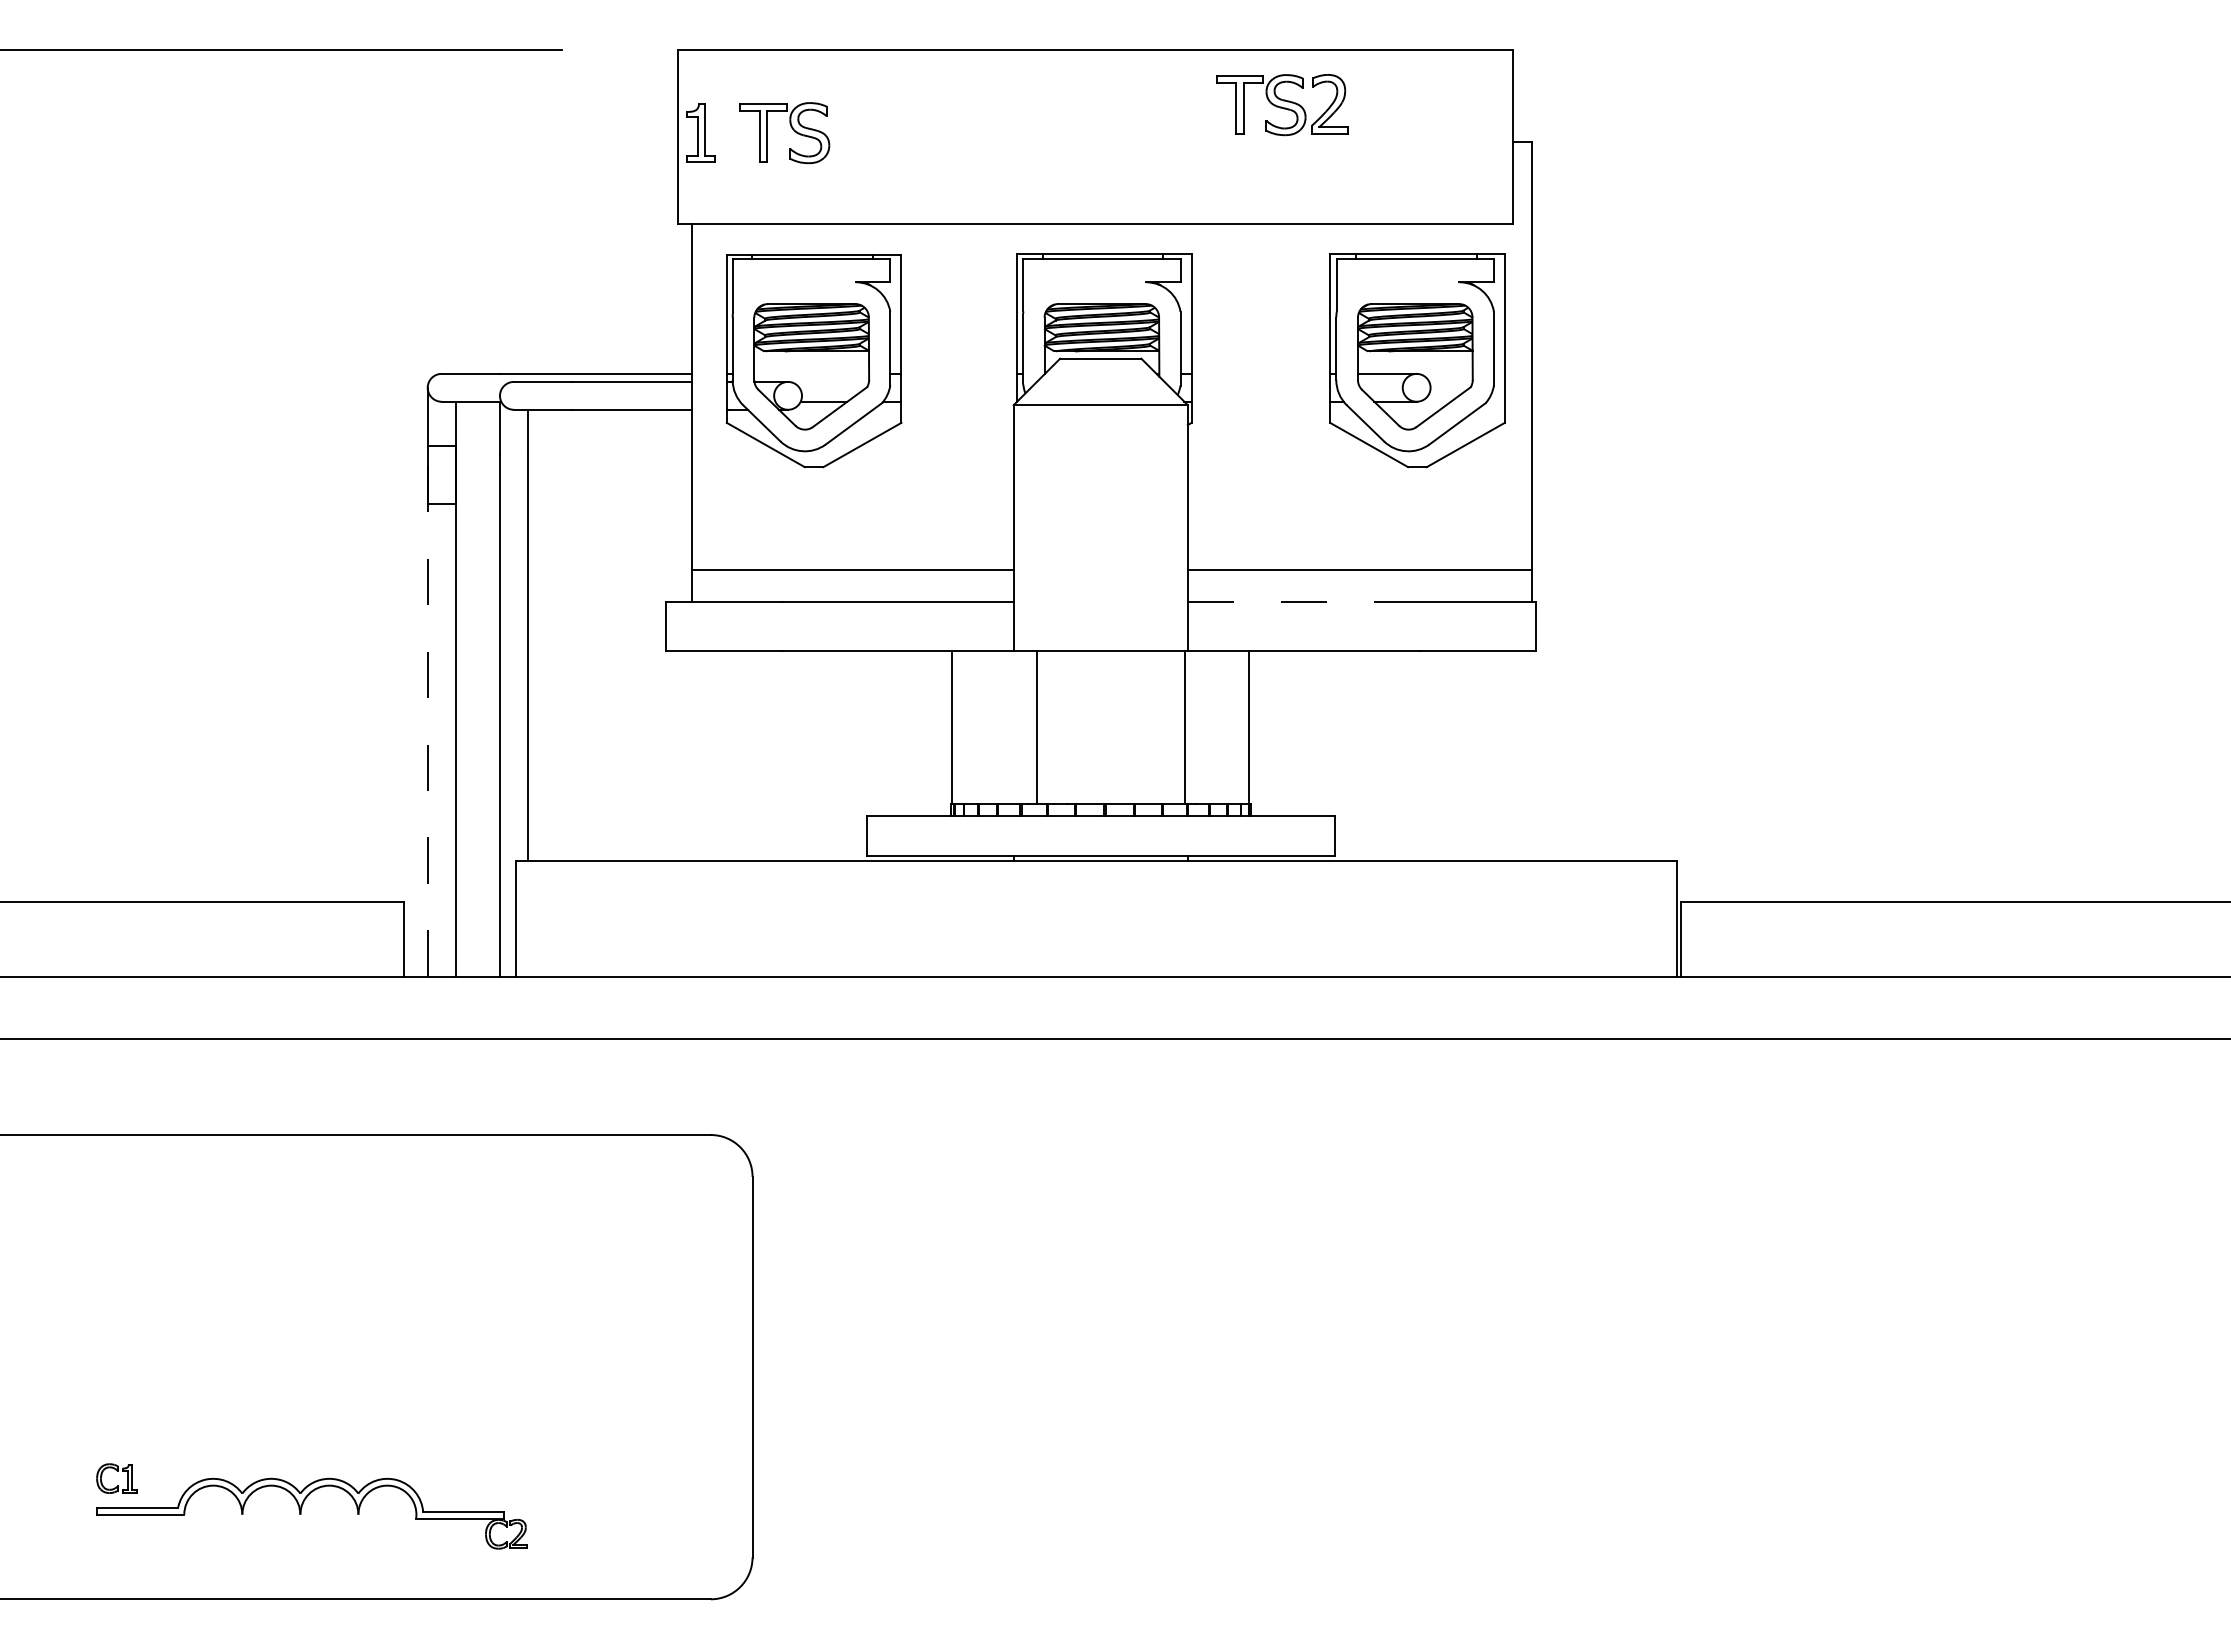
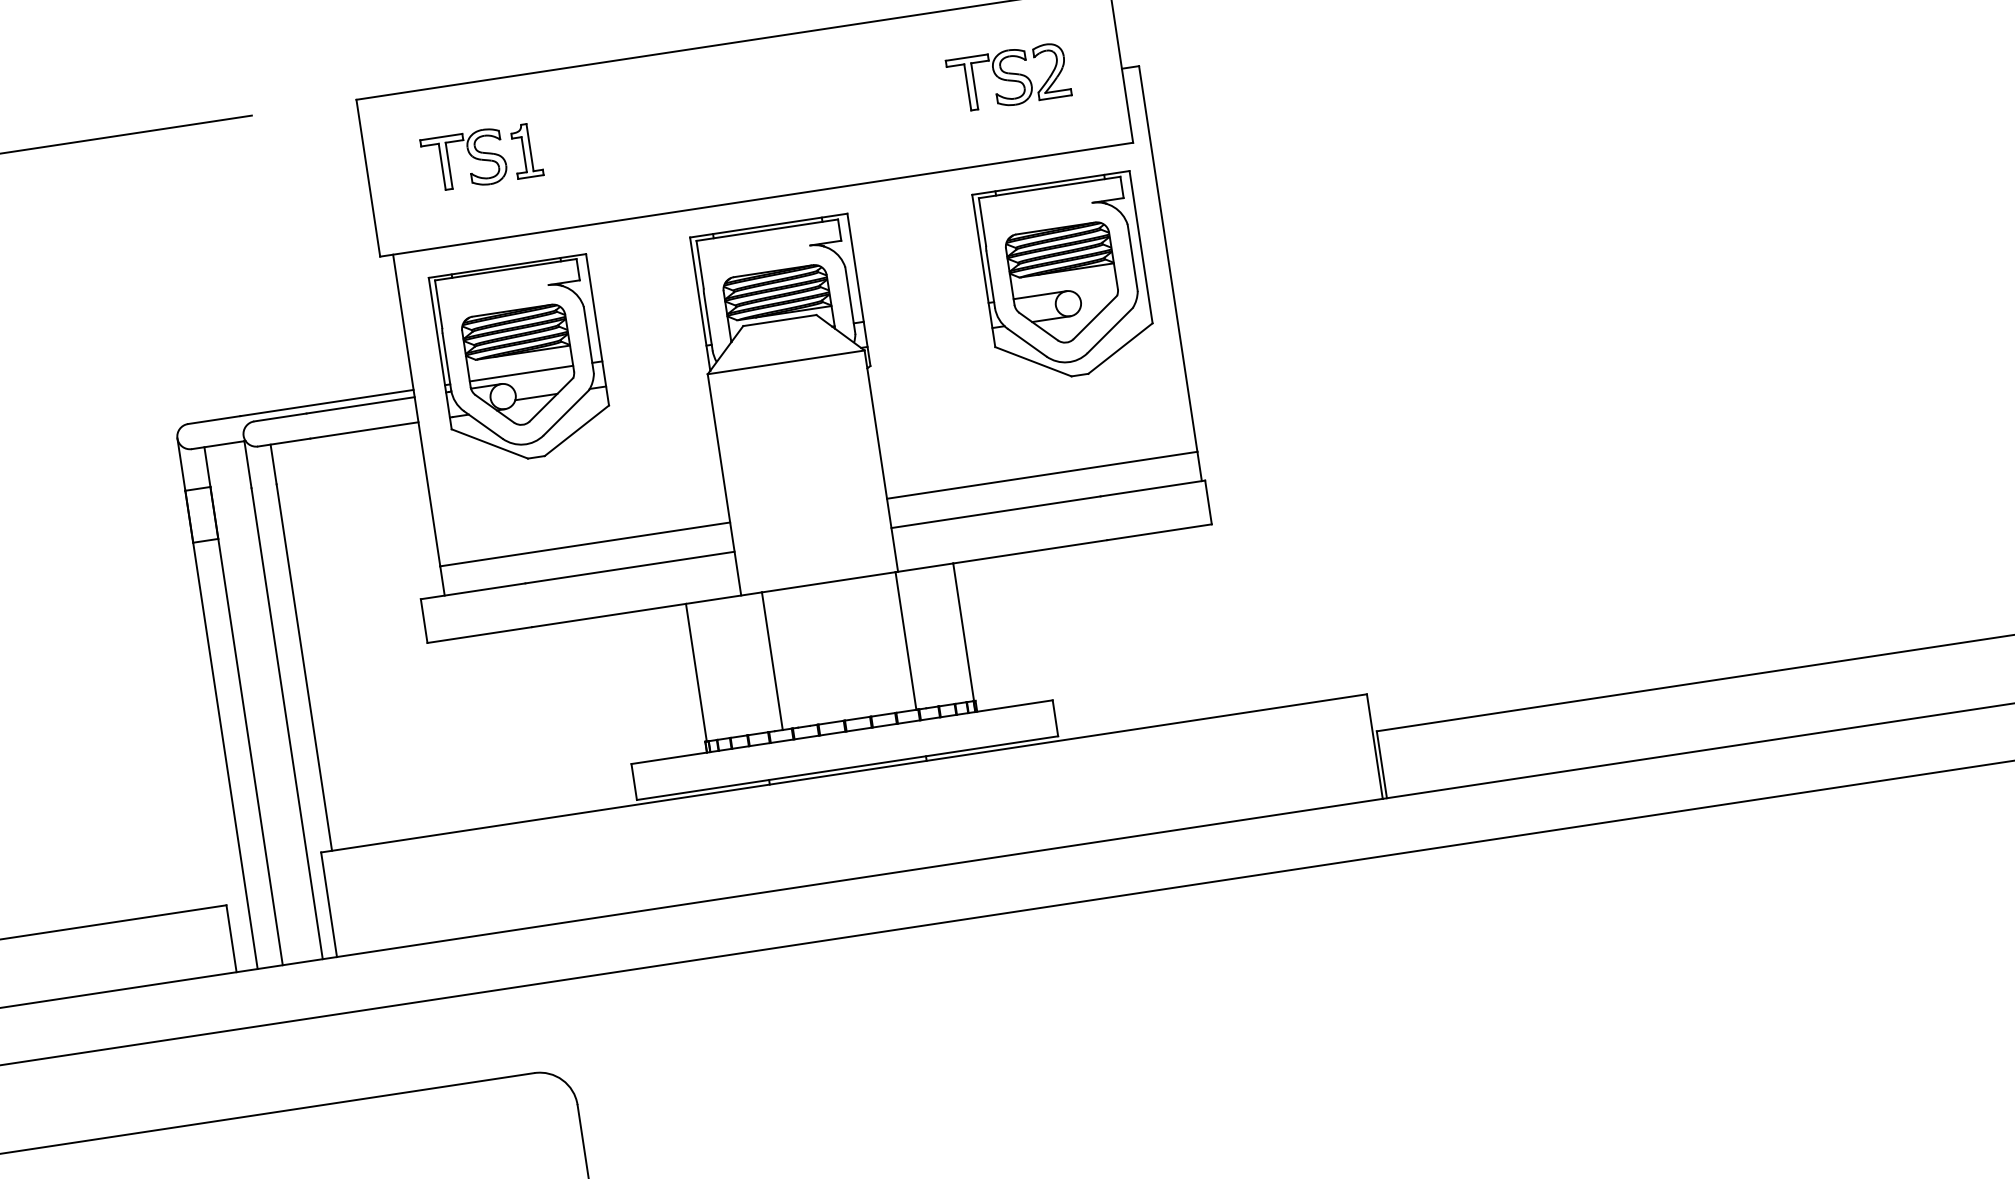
part: (1282, 105) -> (1009, 78), moved
part: (700, 132) -> (526, 150), moved
line: (811, 373) -> (521, 373), added
line: (1303, 602) -> (995, 512), dashed -> solid
line: (427, 710) -> (221, 729), dashed -> solid

